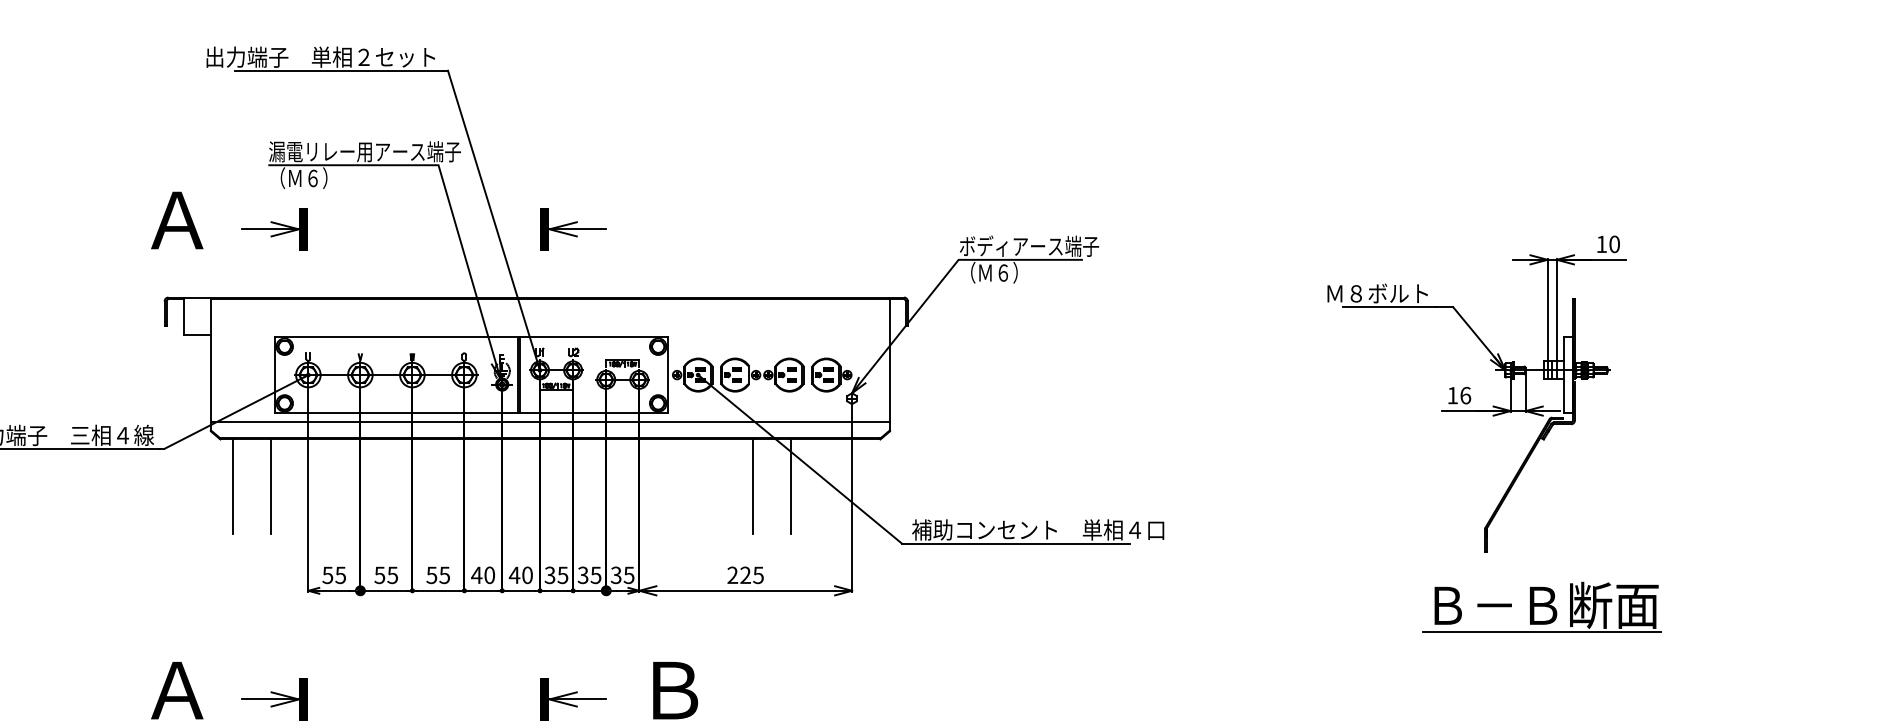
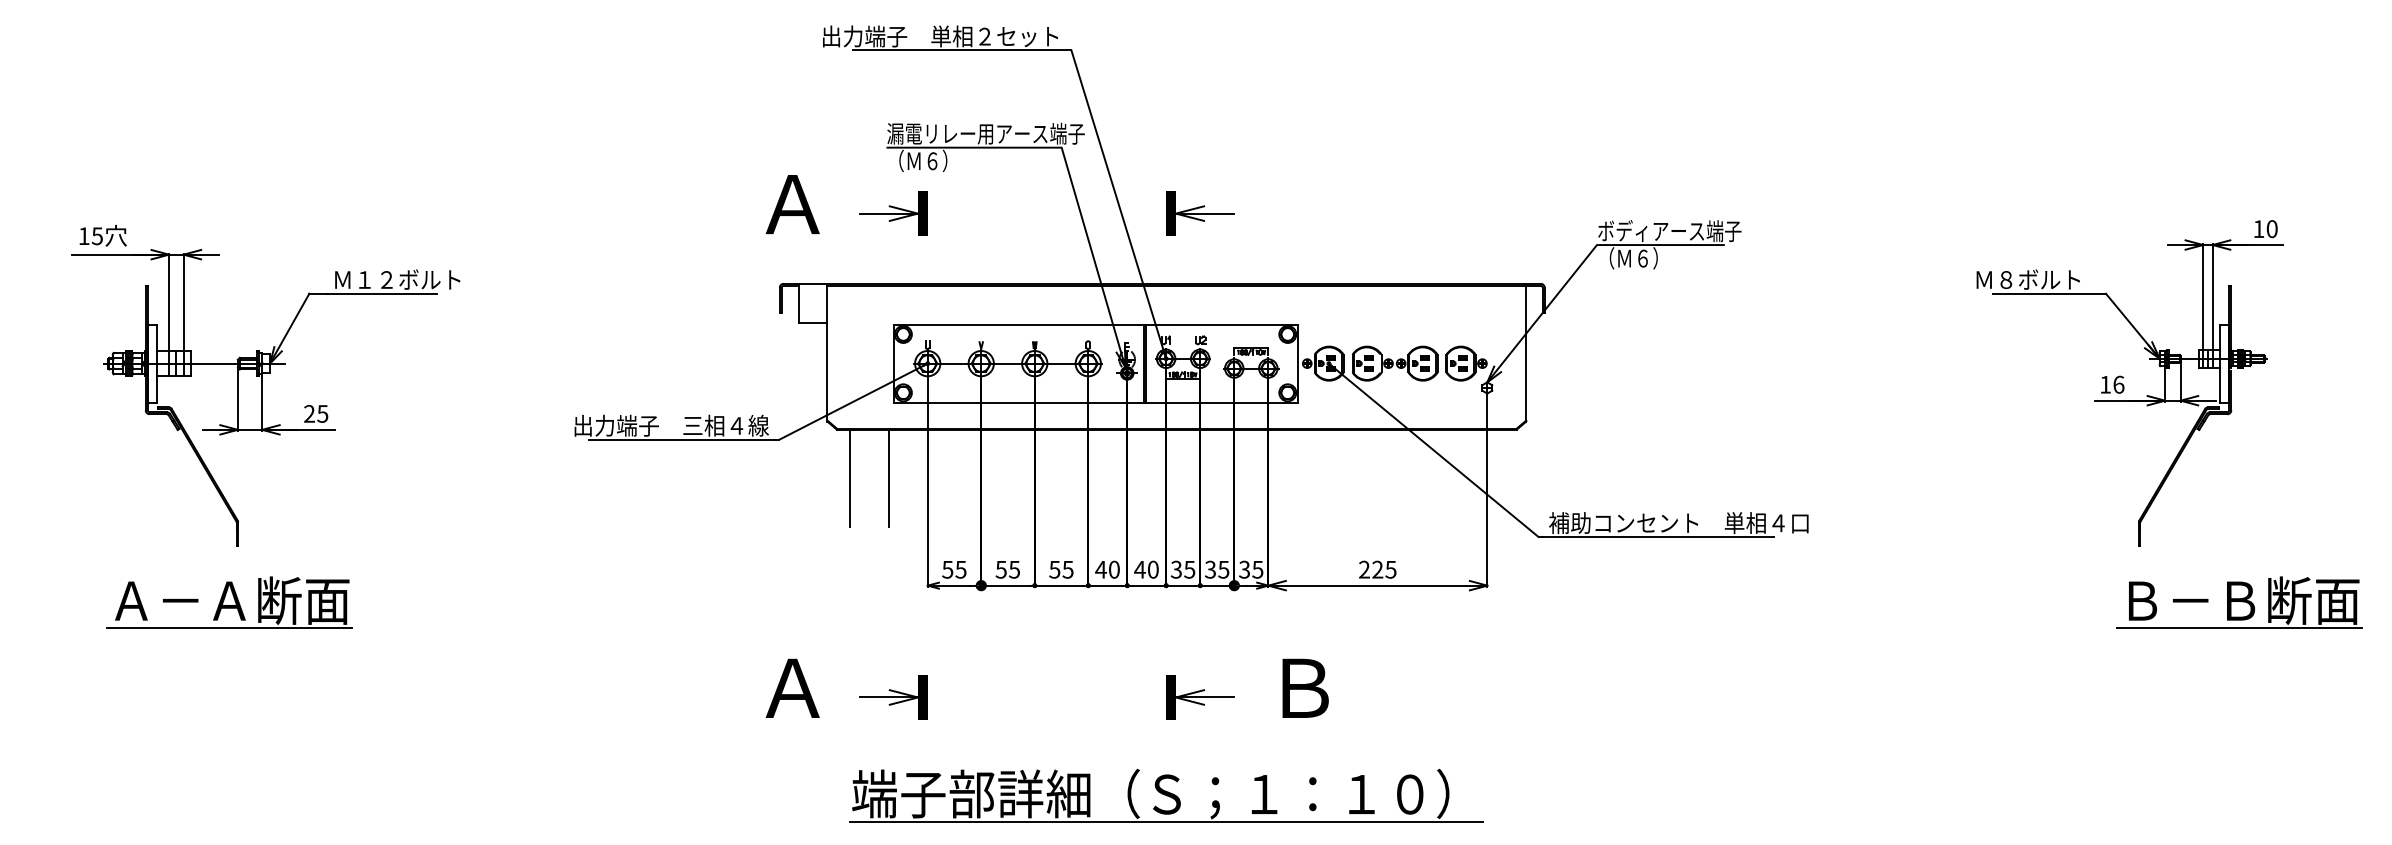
line: (550, 422) -> (1176, 412), removed
line: (753, 486) -> (1385, 478), removed
line: (791, 486) -> (1424, 478), removed
part: (1542, 607) -> (2239, 602), moved

